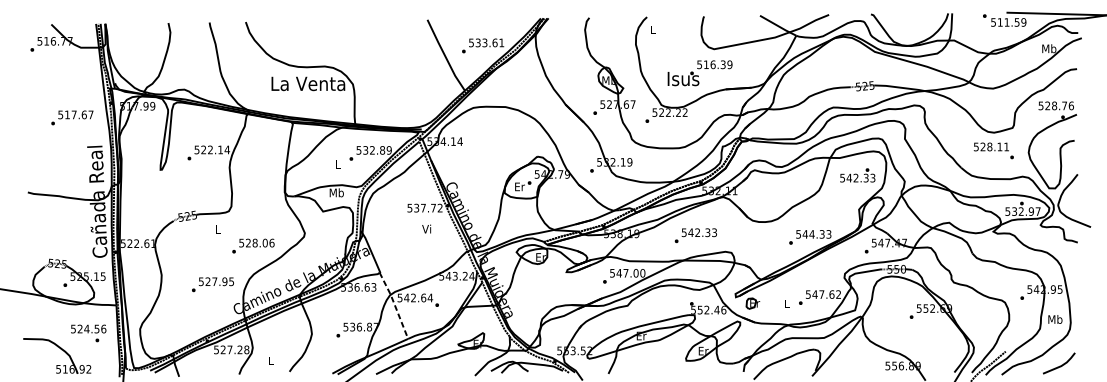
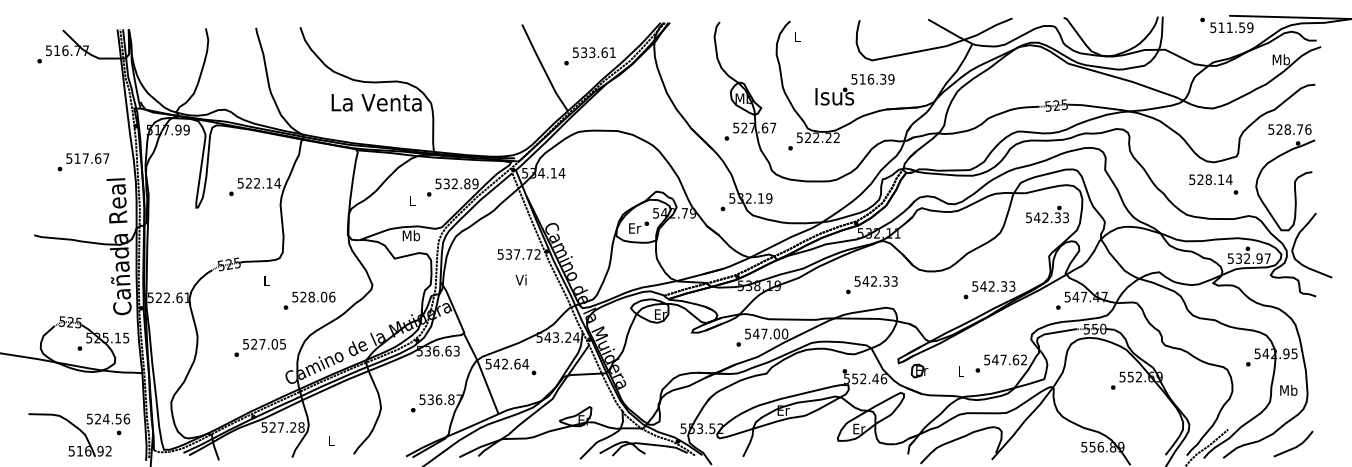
text: (72, 118) -> (83, 162), moved
text: (1005, 146) -> (1228, 179), 528.11 -> 528.14
text: (811, 234) -> (991, 286), 544.33 -> 542.33
text: (695, 236) -> (871, 285), moved
text: (224, 281) -> (274, 344), 527.95 -> 527.05
line: (395, 304) -> (482, 372), dashed -> solid
text: (88, 333) -> (108, 424), moved

